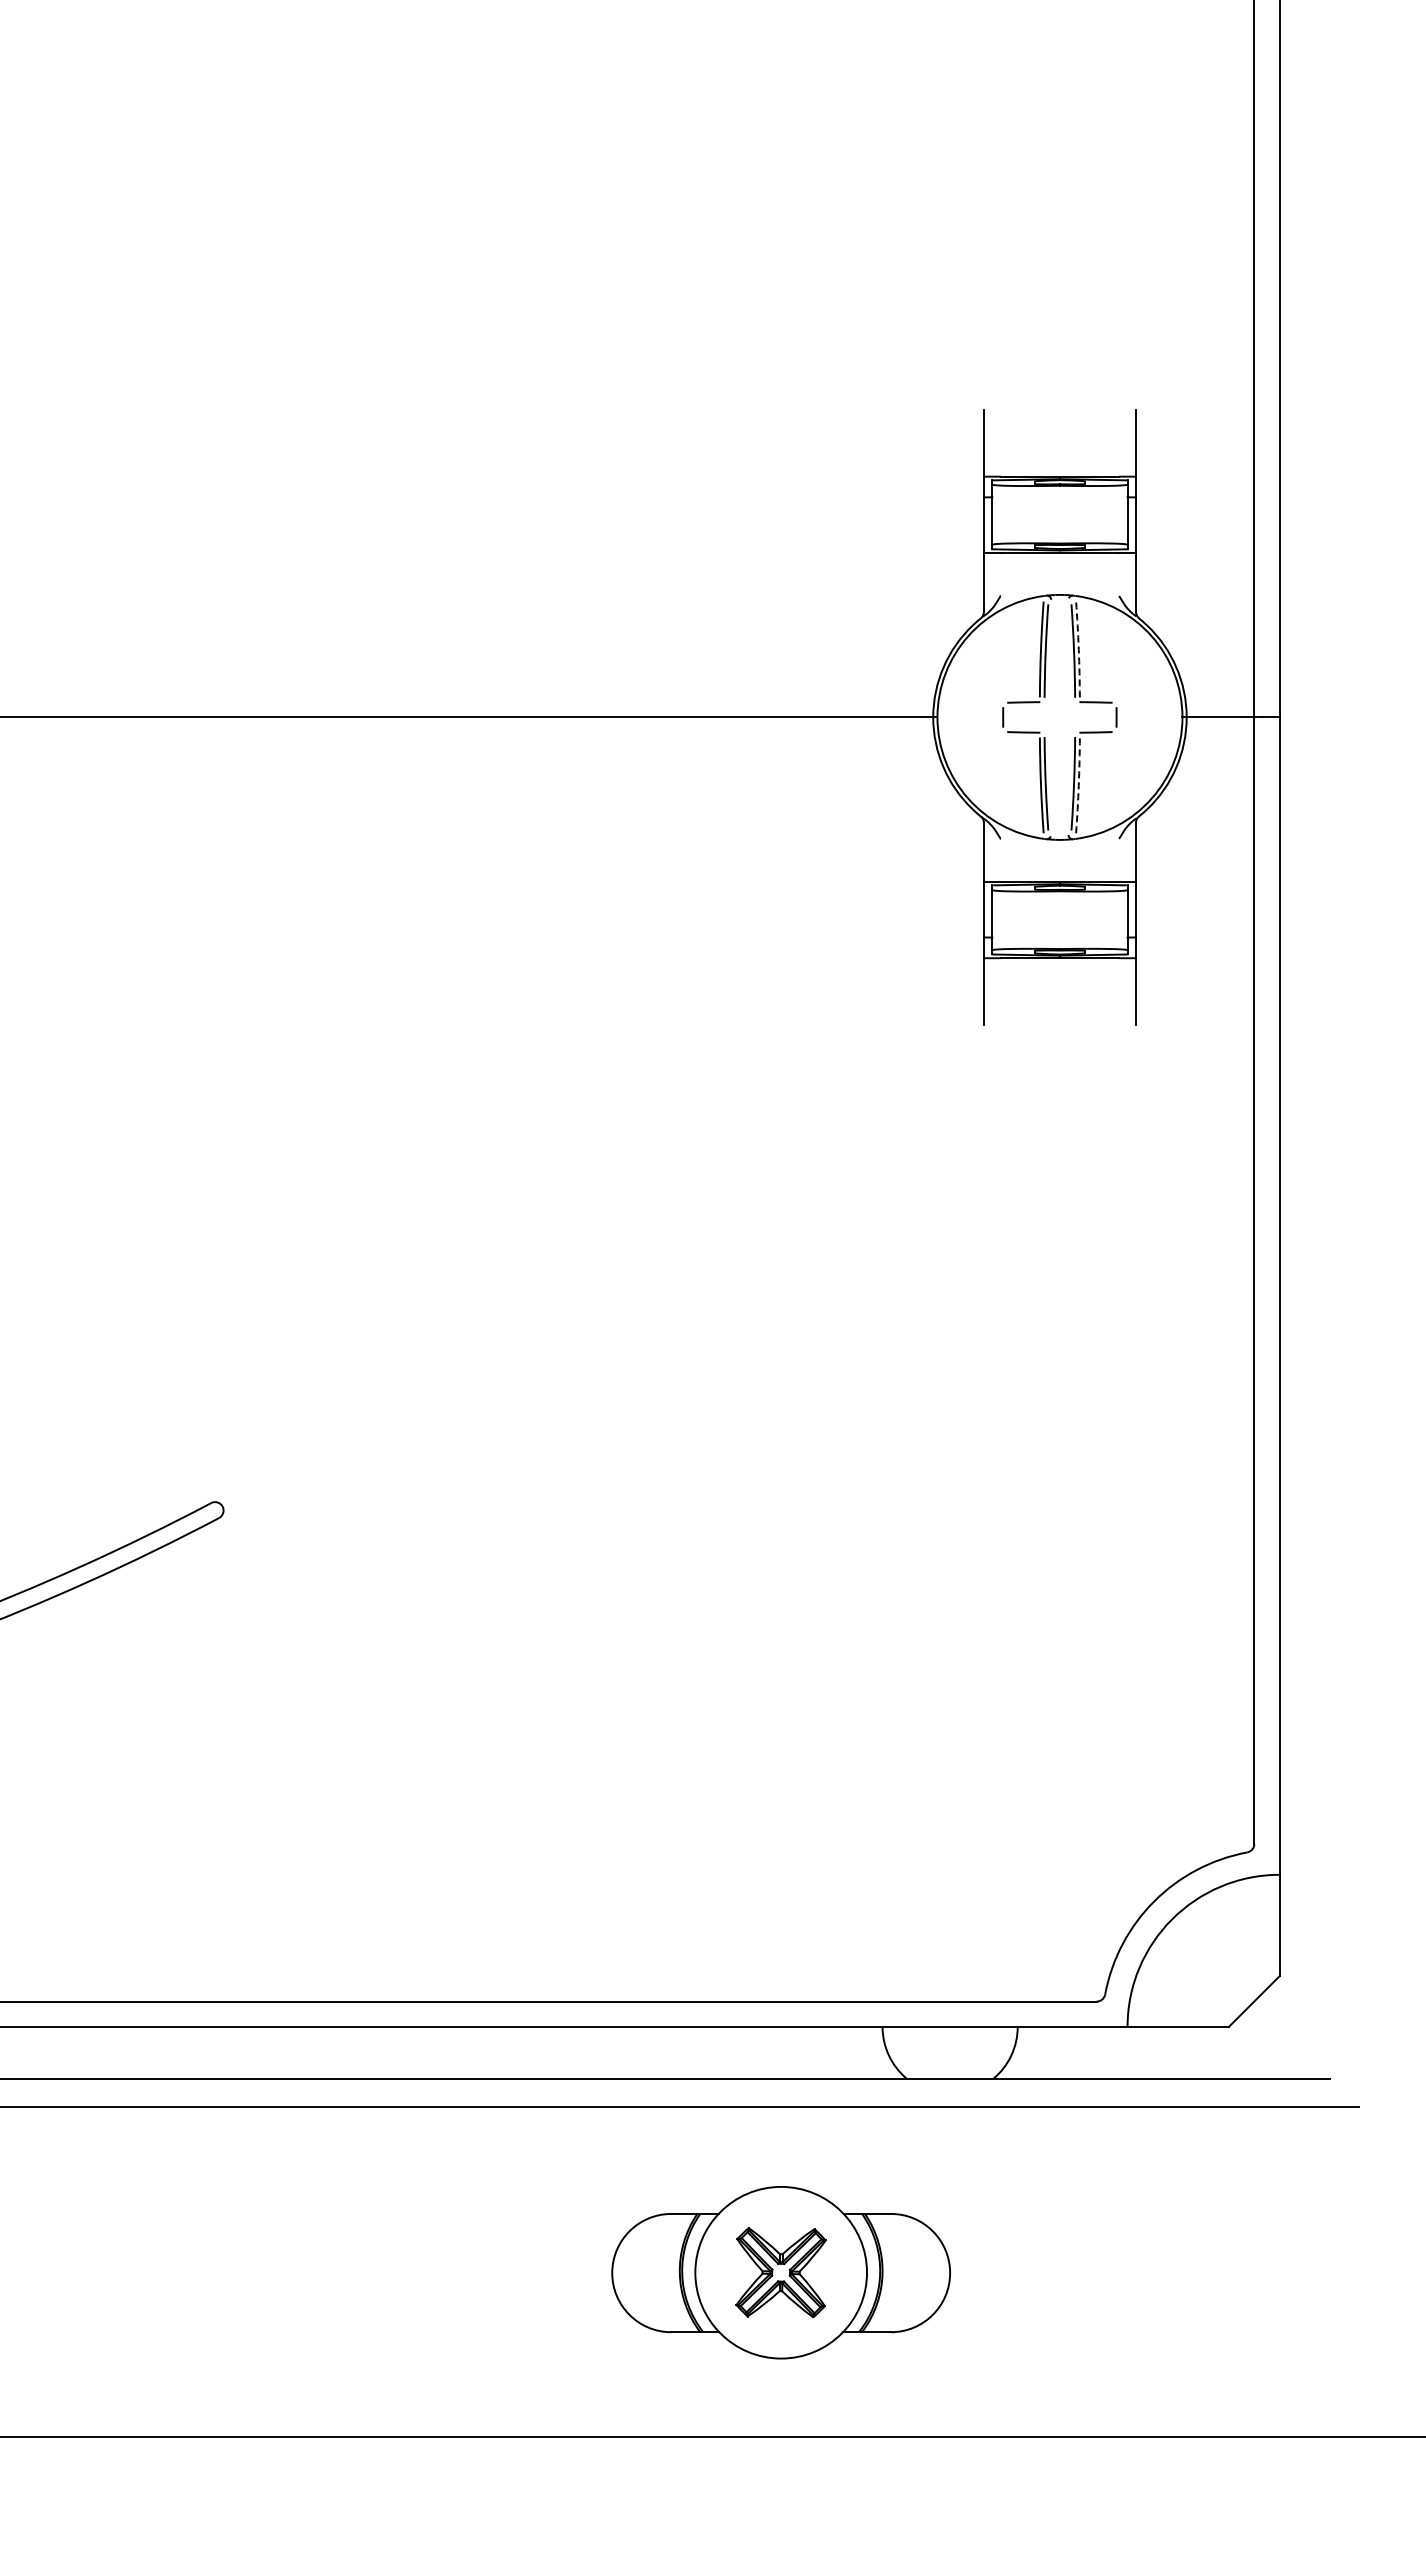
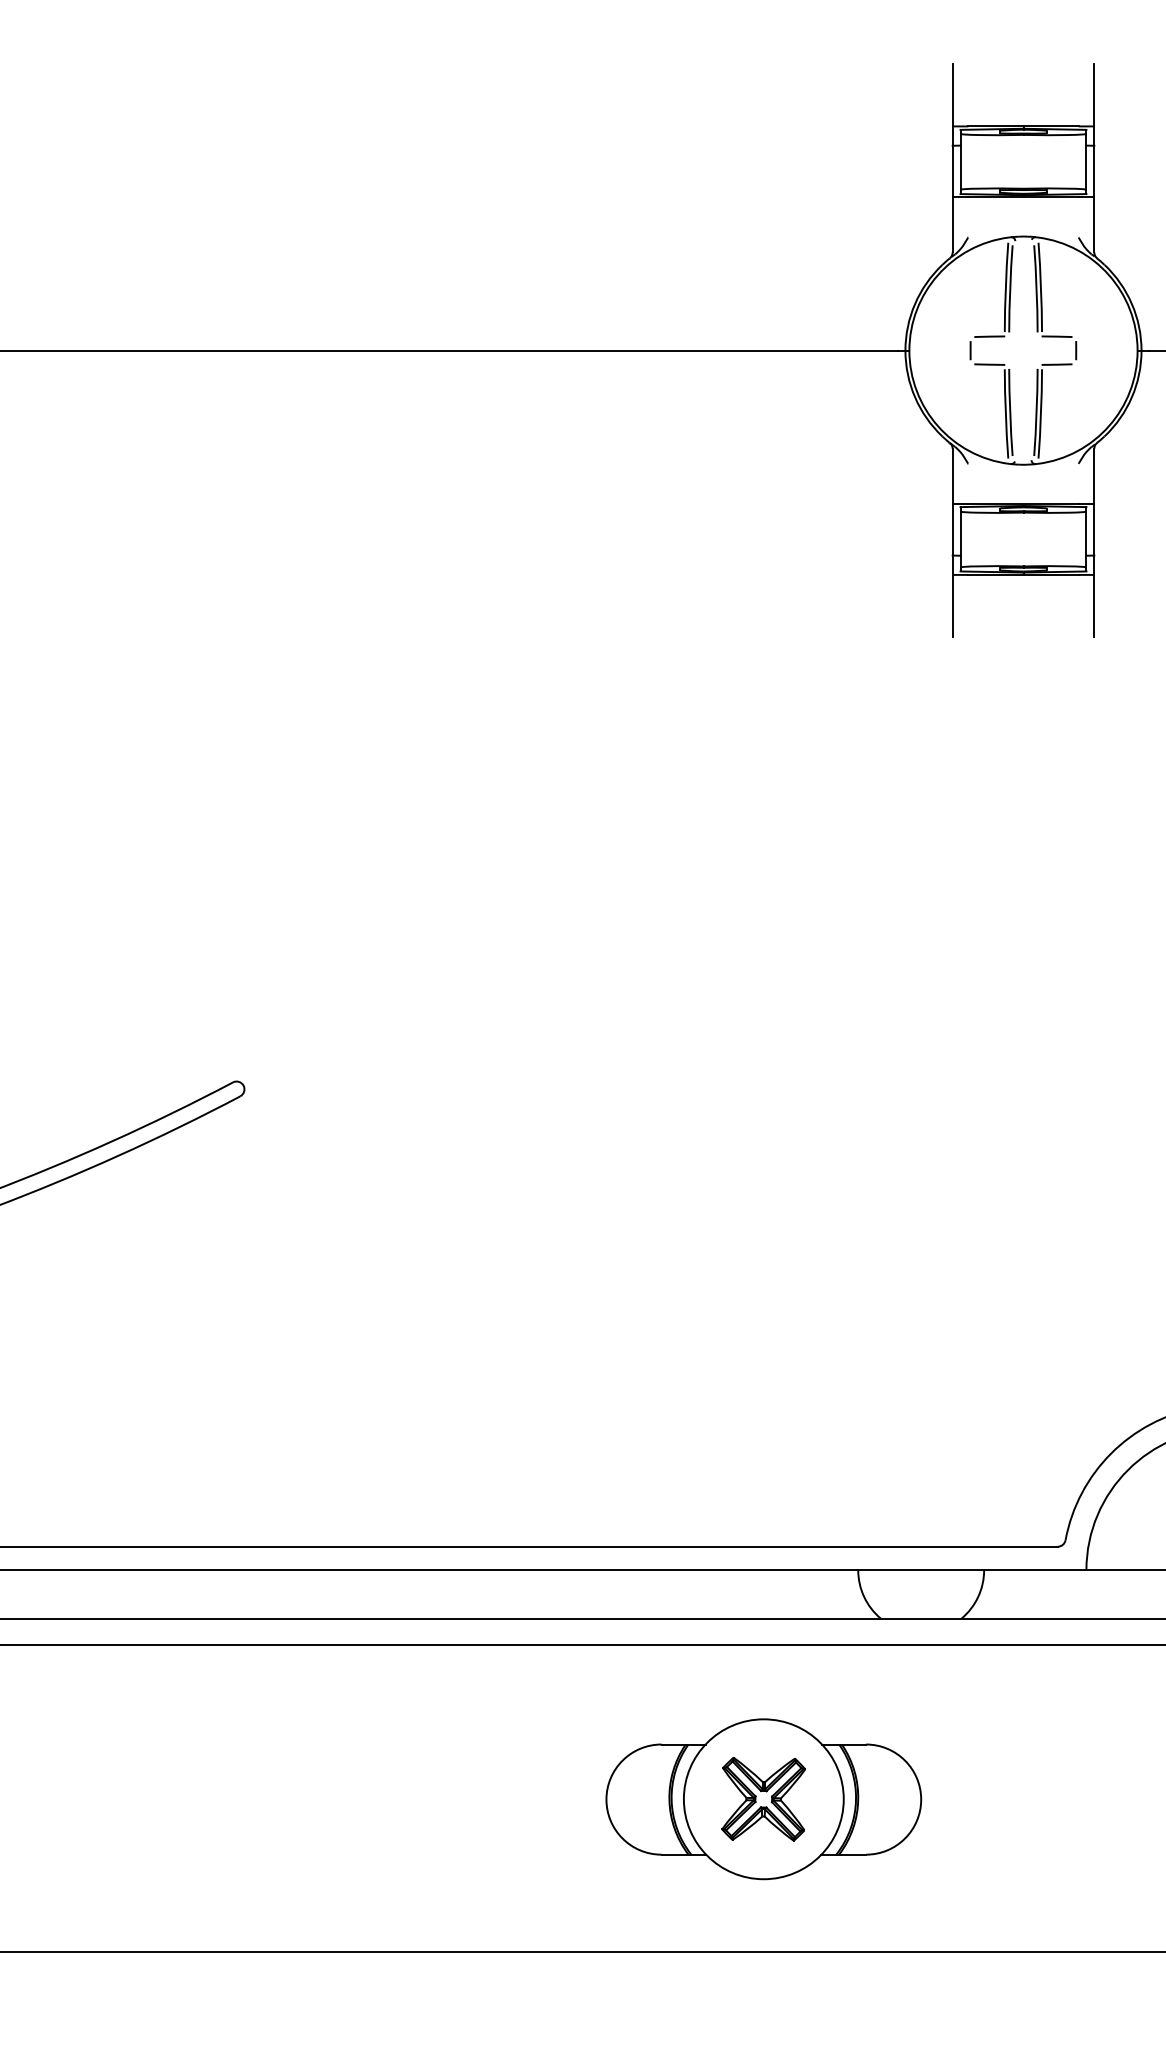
arc: (1078, 649) -> (1040, 287), dashed -> solid
arc: (1078, 785) -> (1040, 414), dashed -> solid

